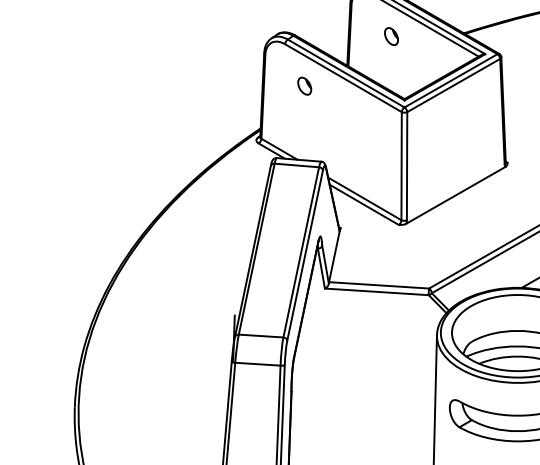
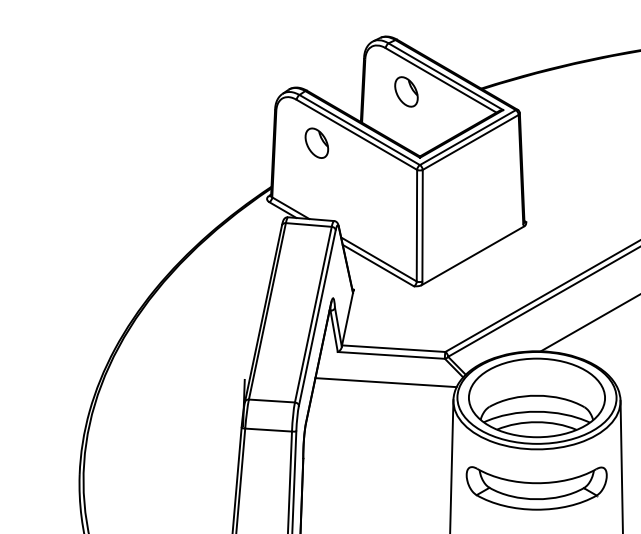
part: (391, 36) -> (406, 91), size x1.67
part: (304, 85) -> (316, 142), size x1.67
line: (371, 318) -> (385, 382), added

